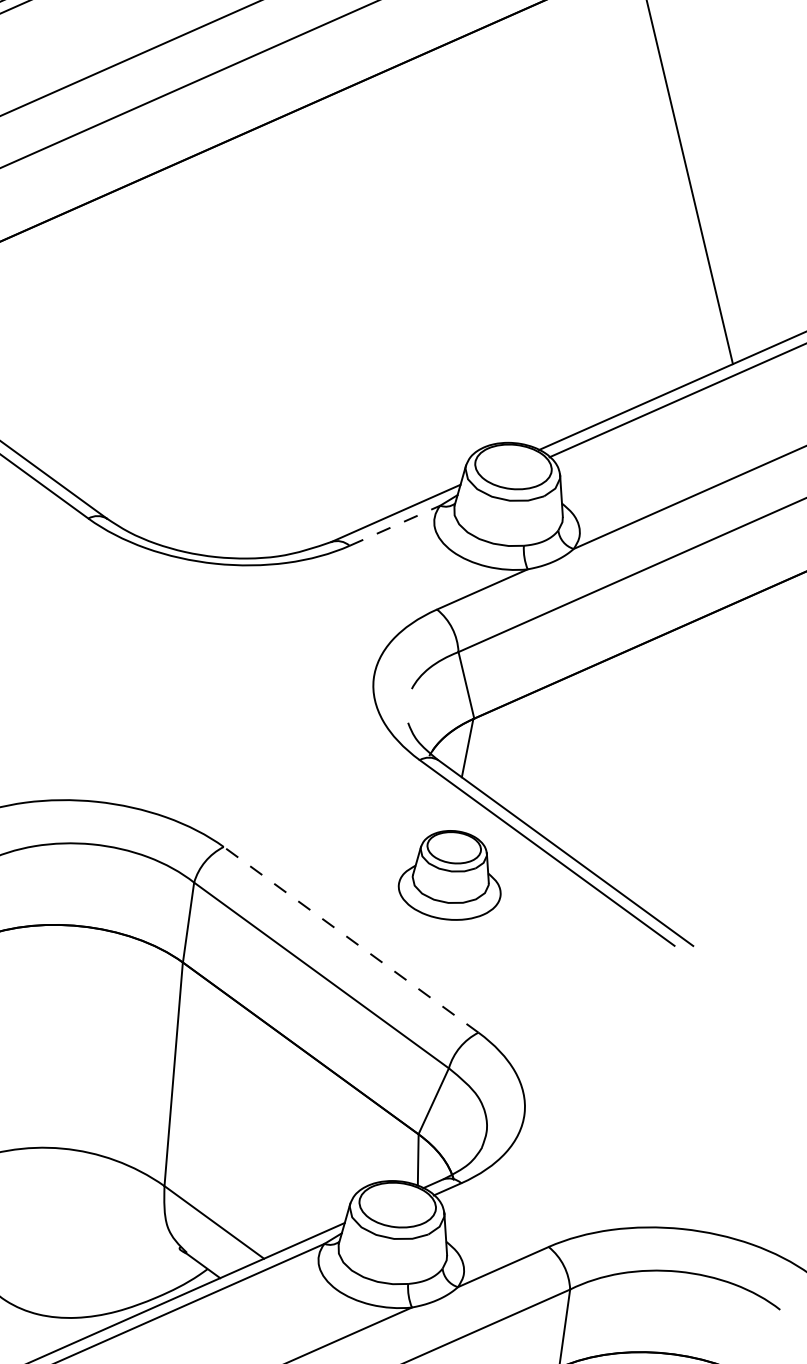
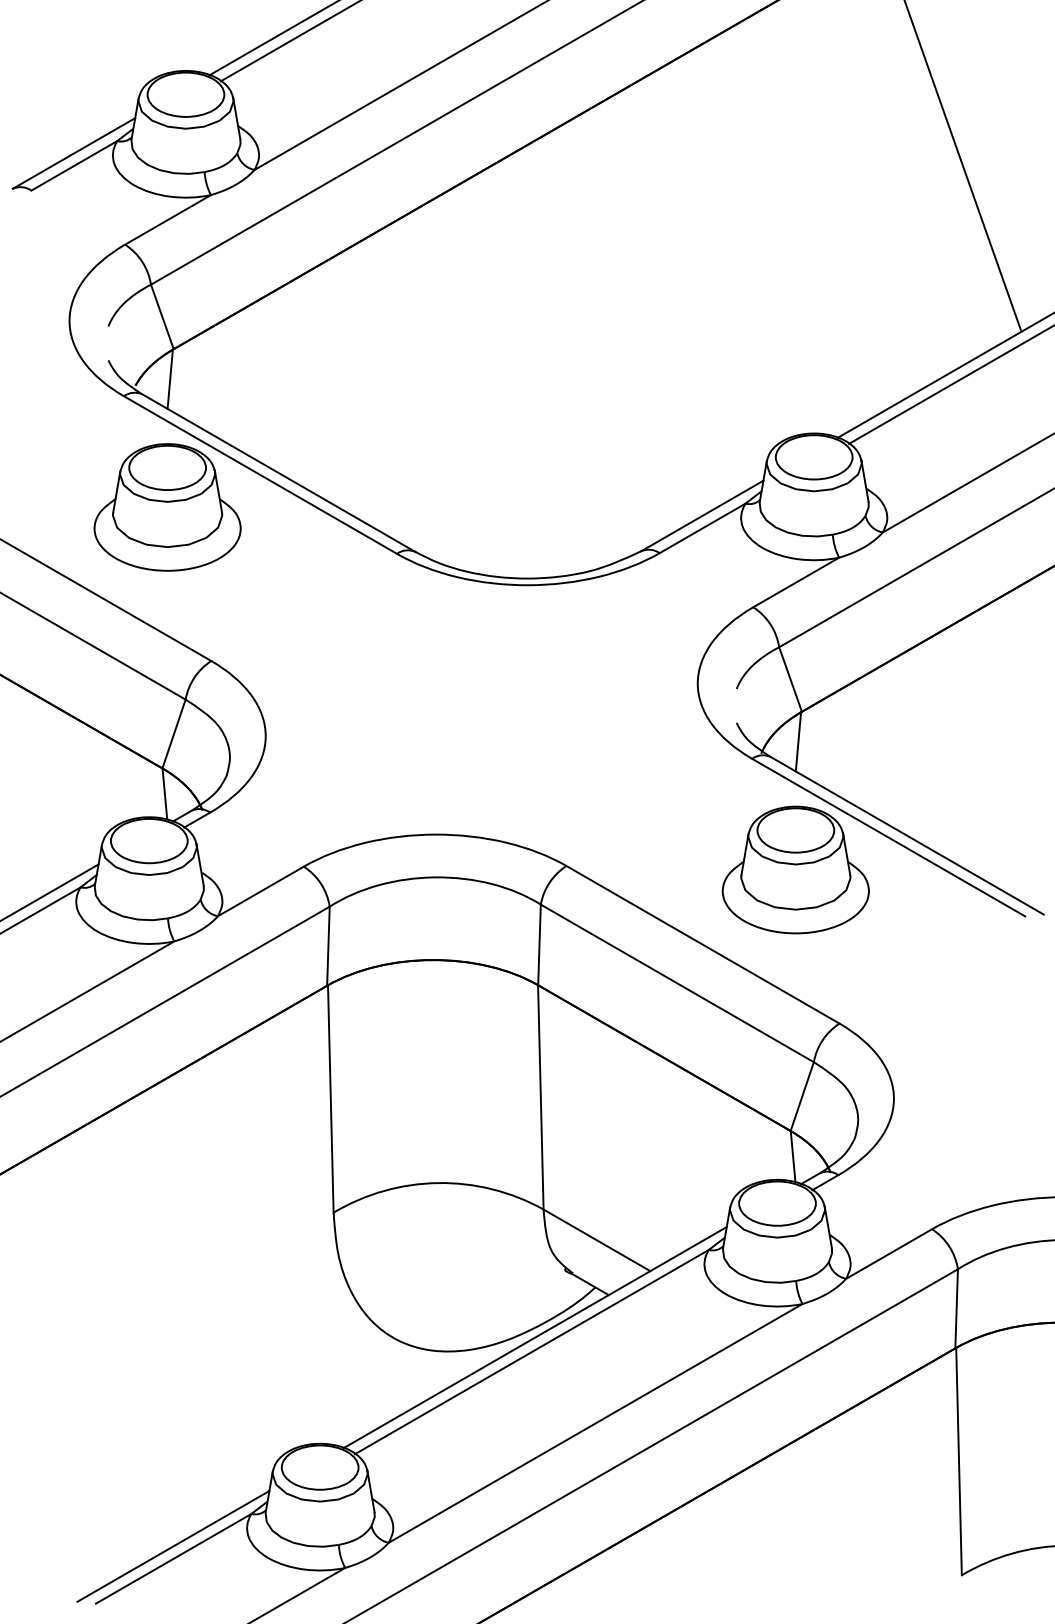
line: (394, 525) -> (702, 528), dashed -> solid
part: (451, 874) -> (795, 869), size x1.43
line: (351, 939) -> (703, 944), dashed -> solid

